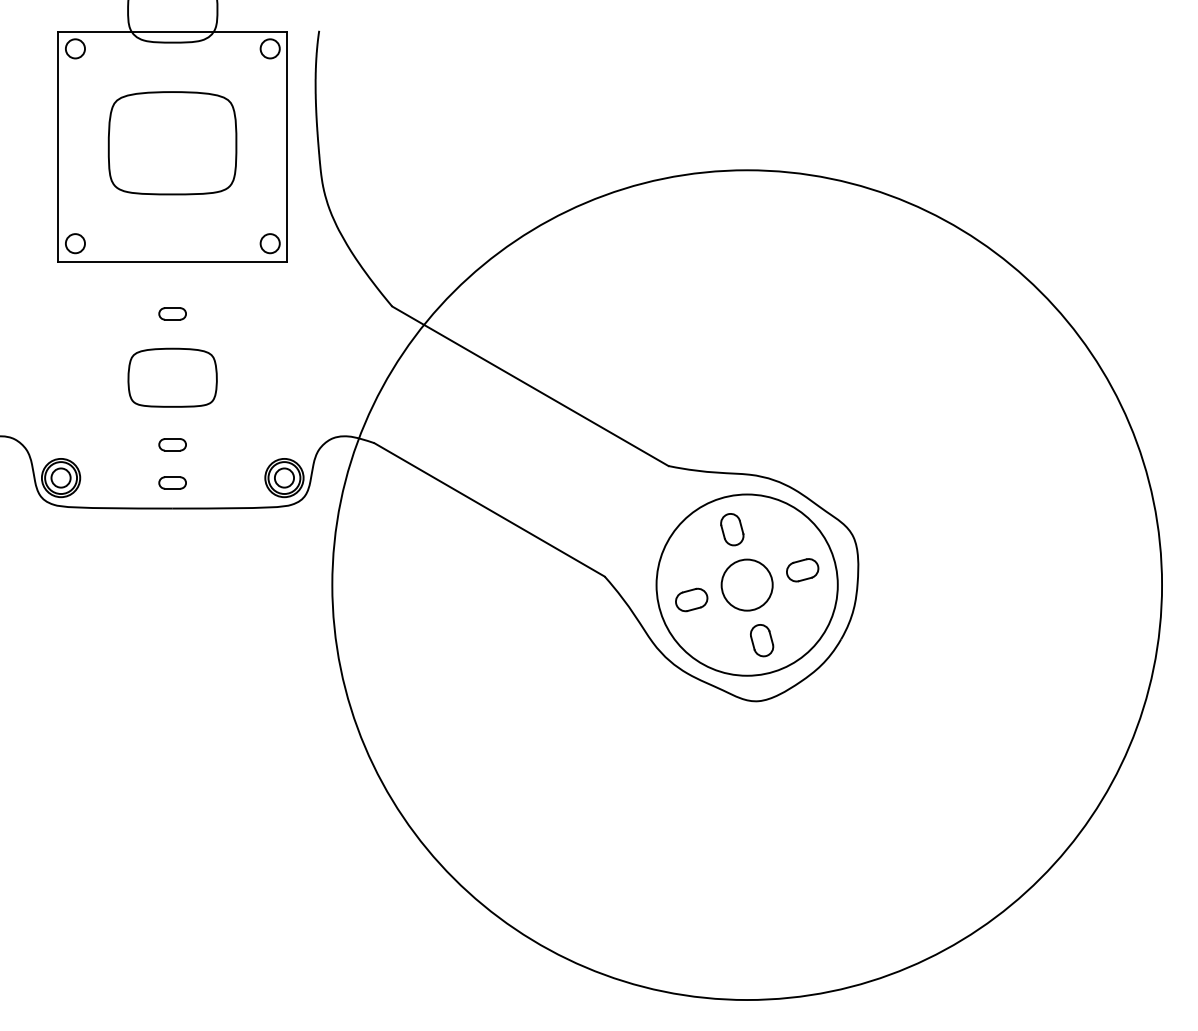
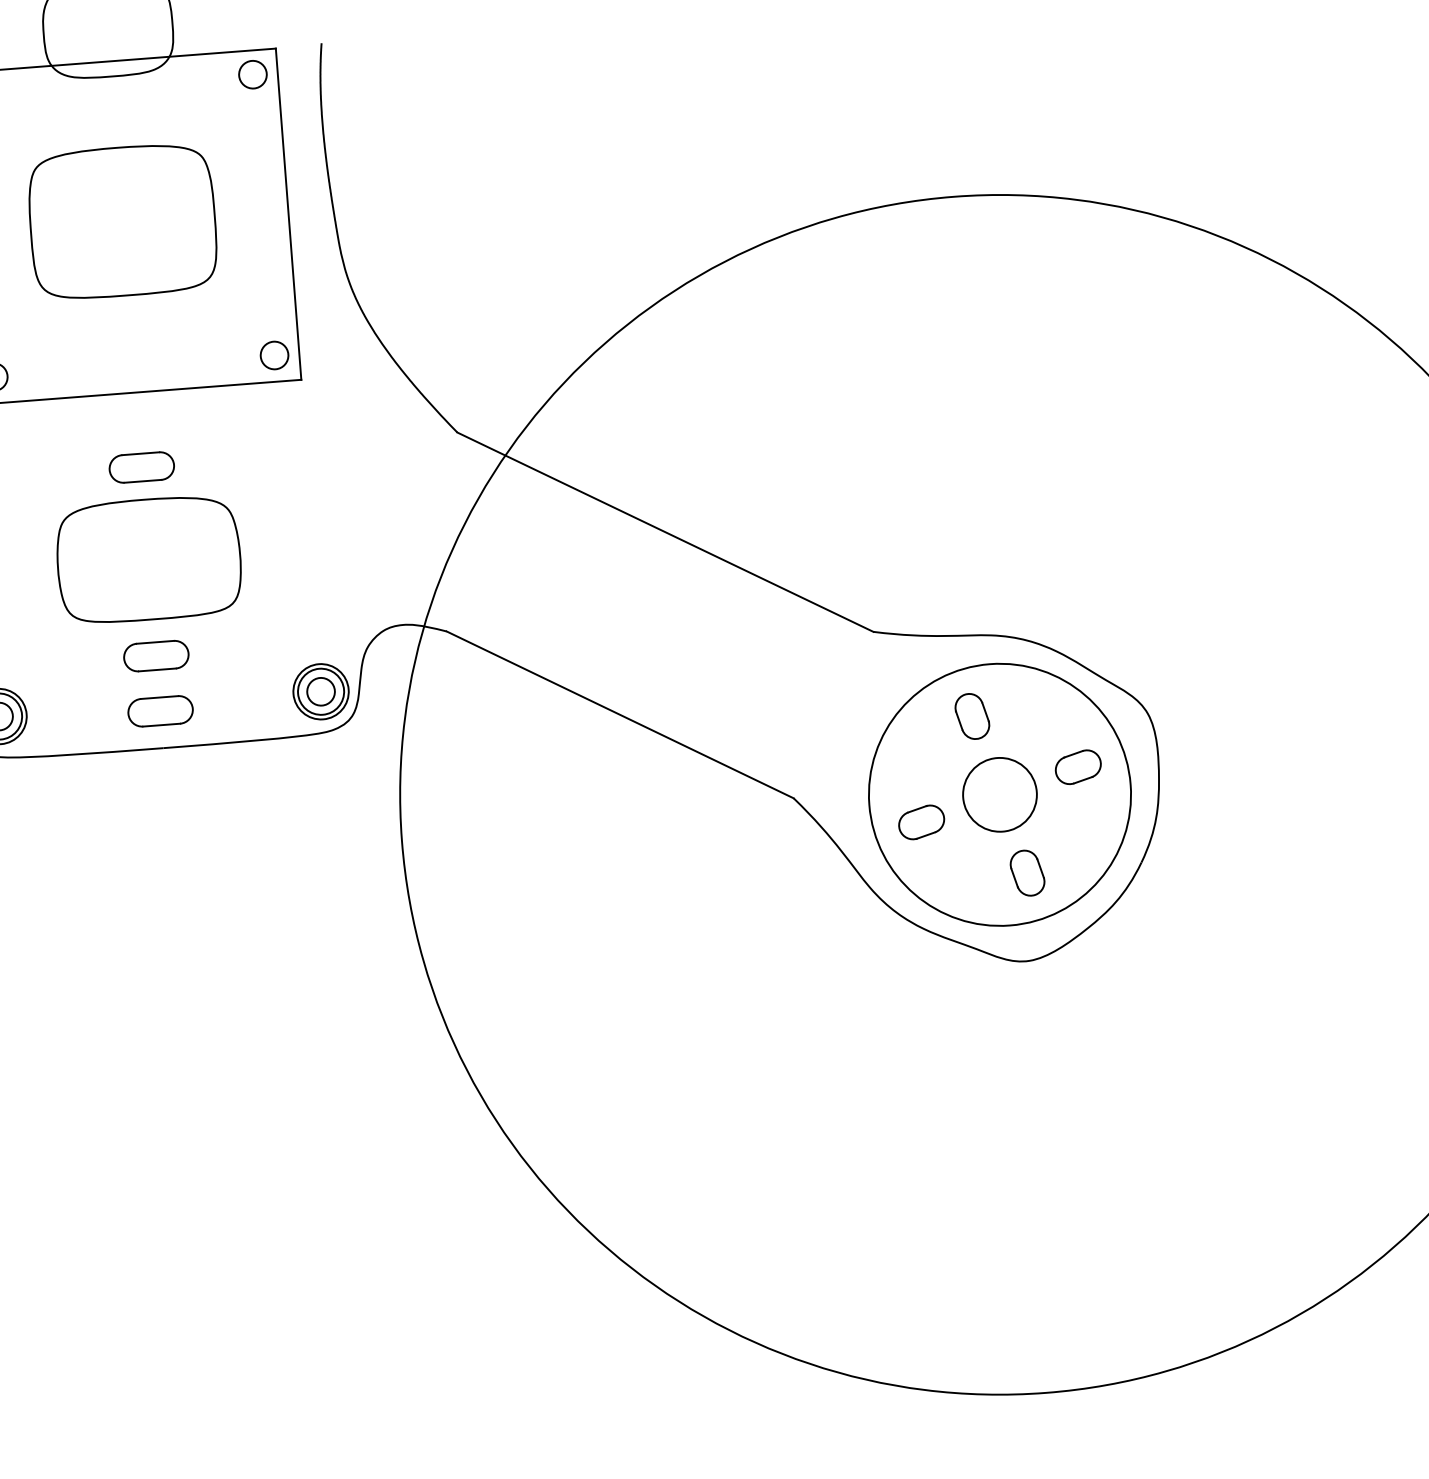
part: (172, 313) -> (141, 467), size x1.67
part: (172, 377) -> (148, 559), size x1.43
part: (172, 444) -> (155, 655), size x1.67
part: (172, 482) -> (160, 710), size x1.67

